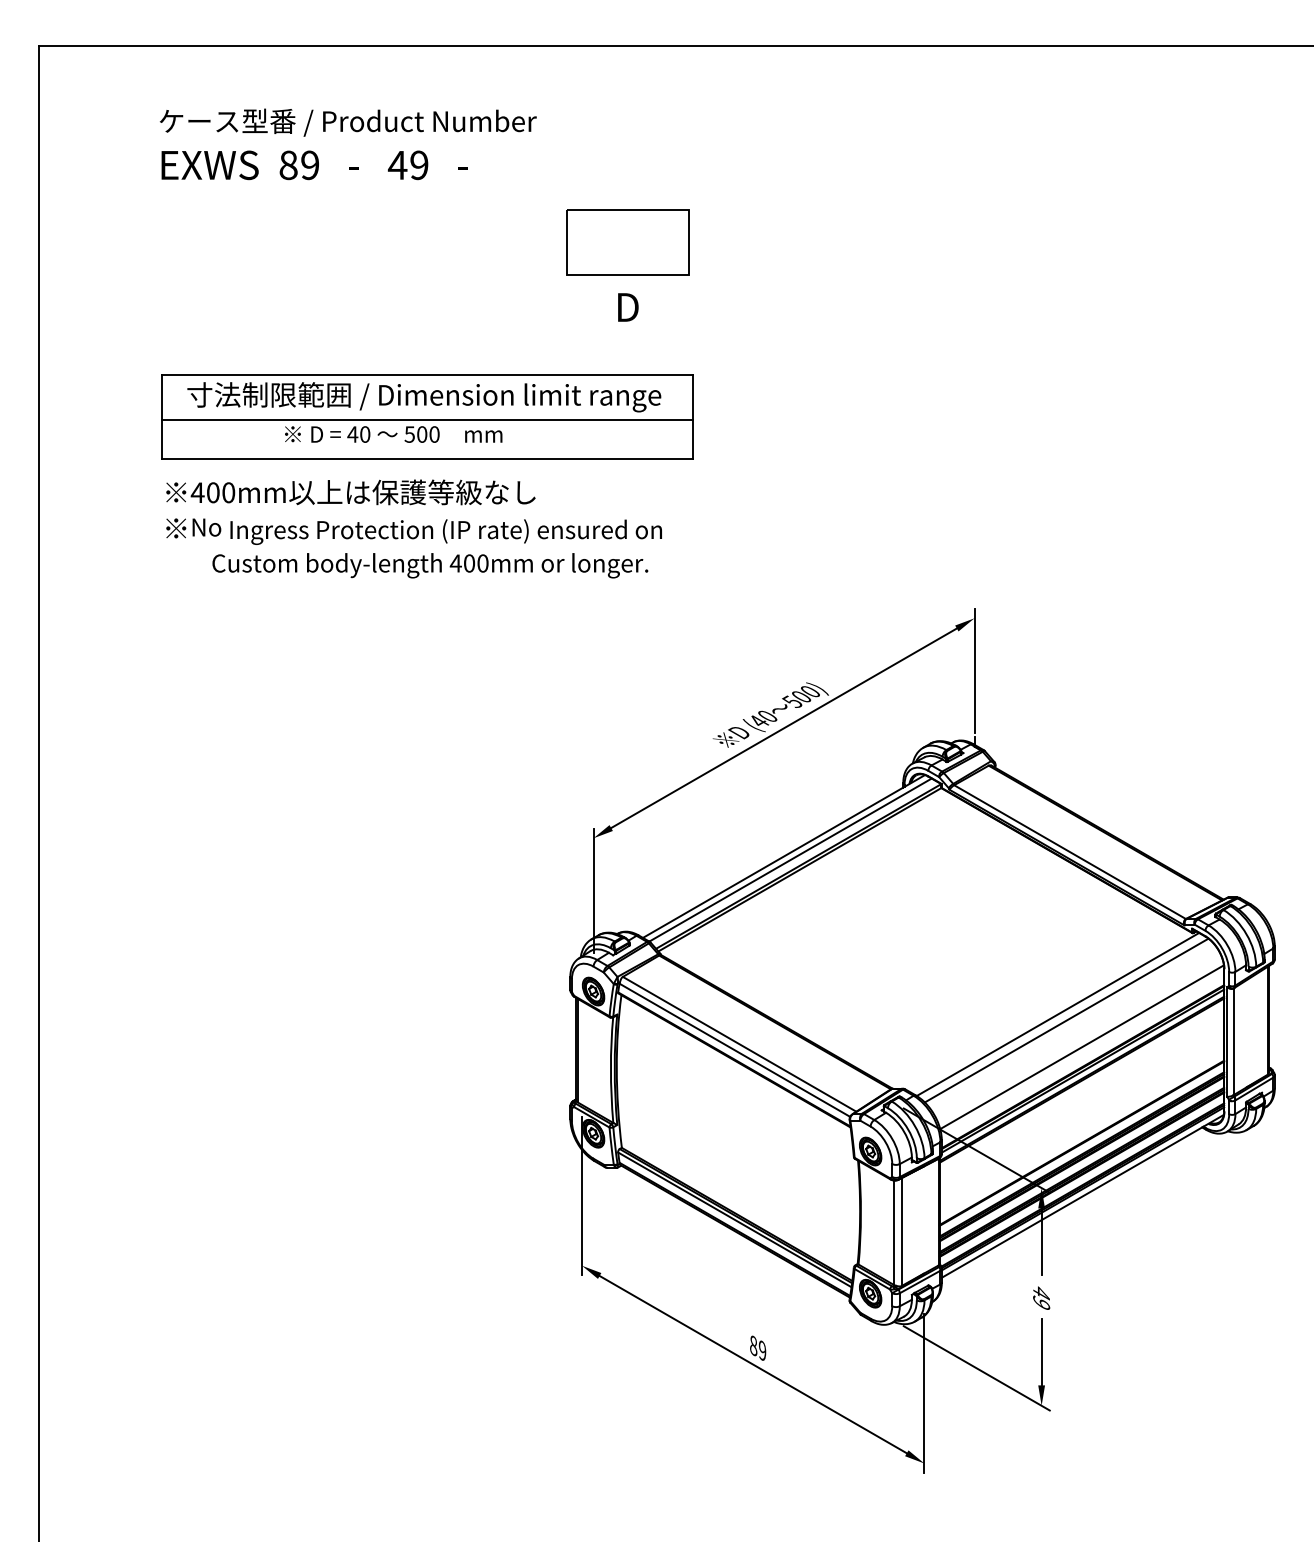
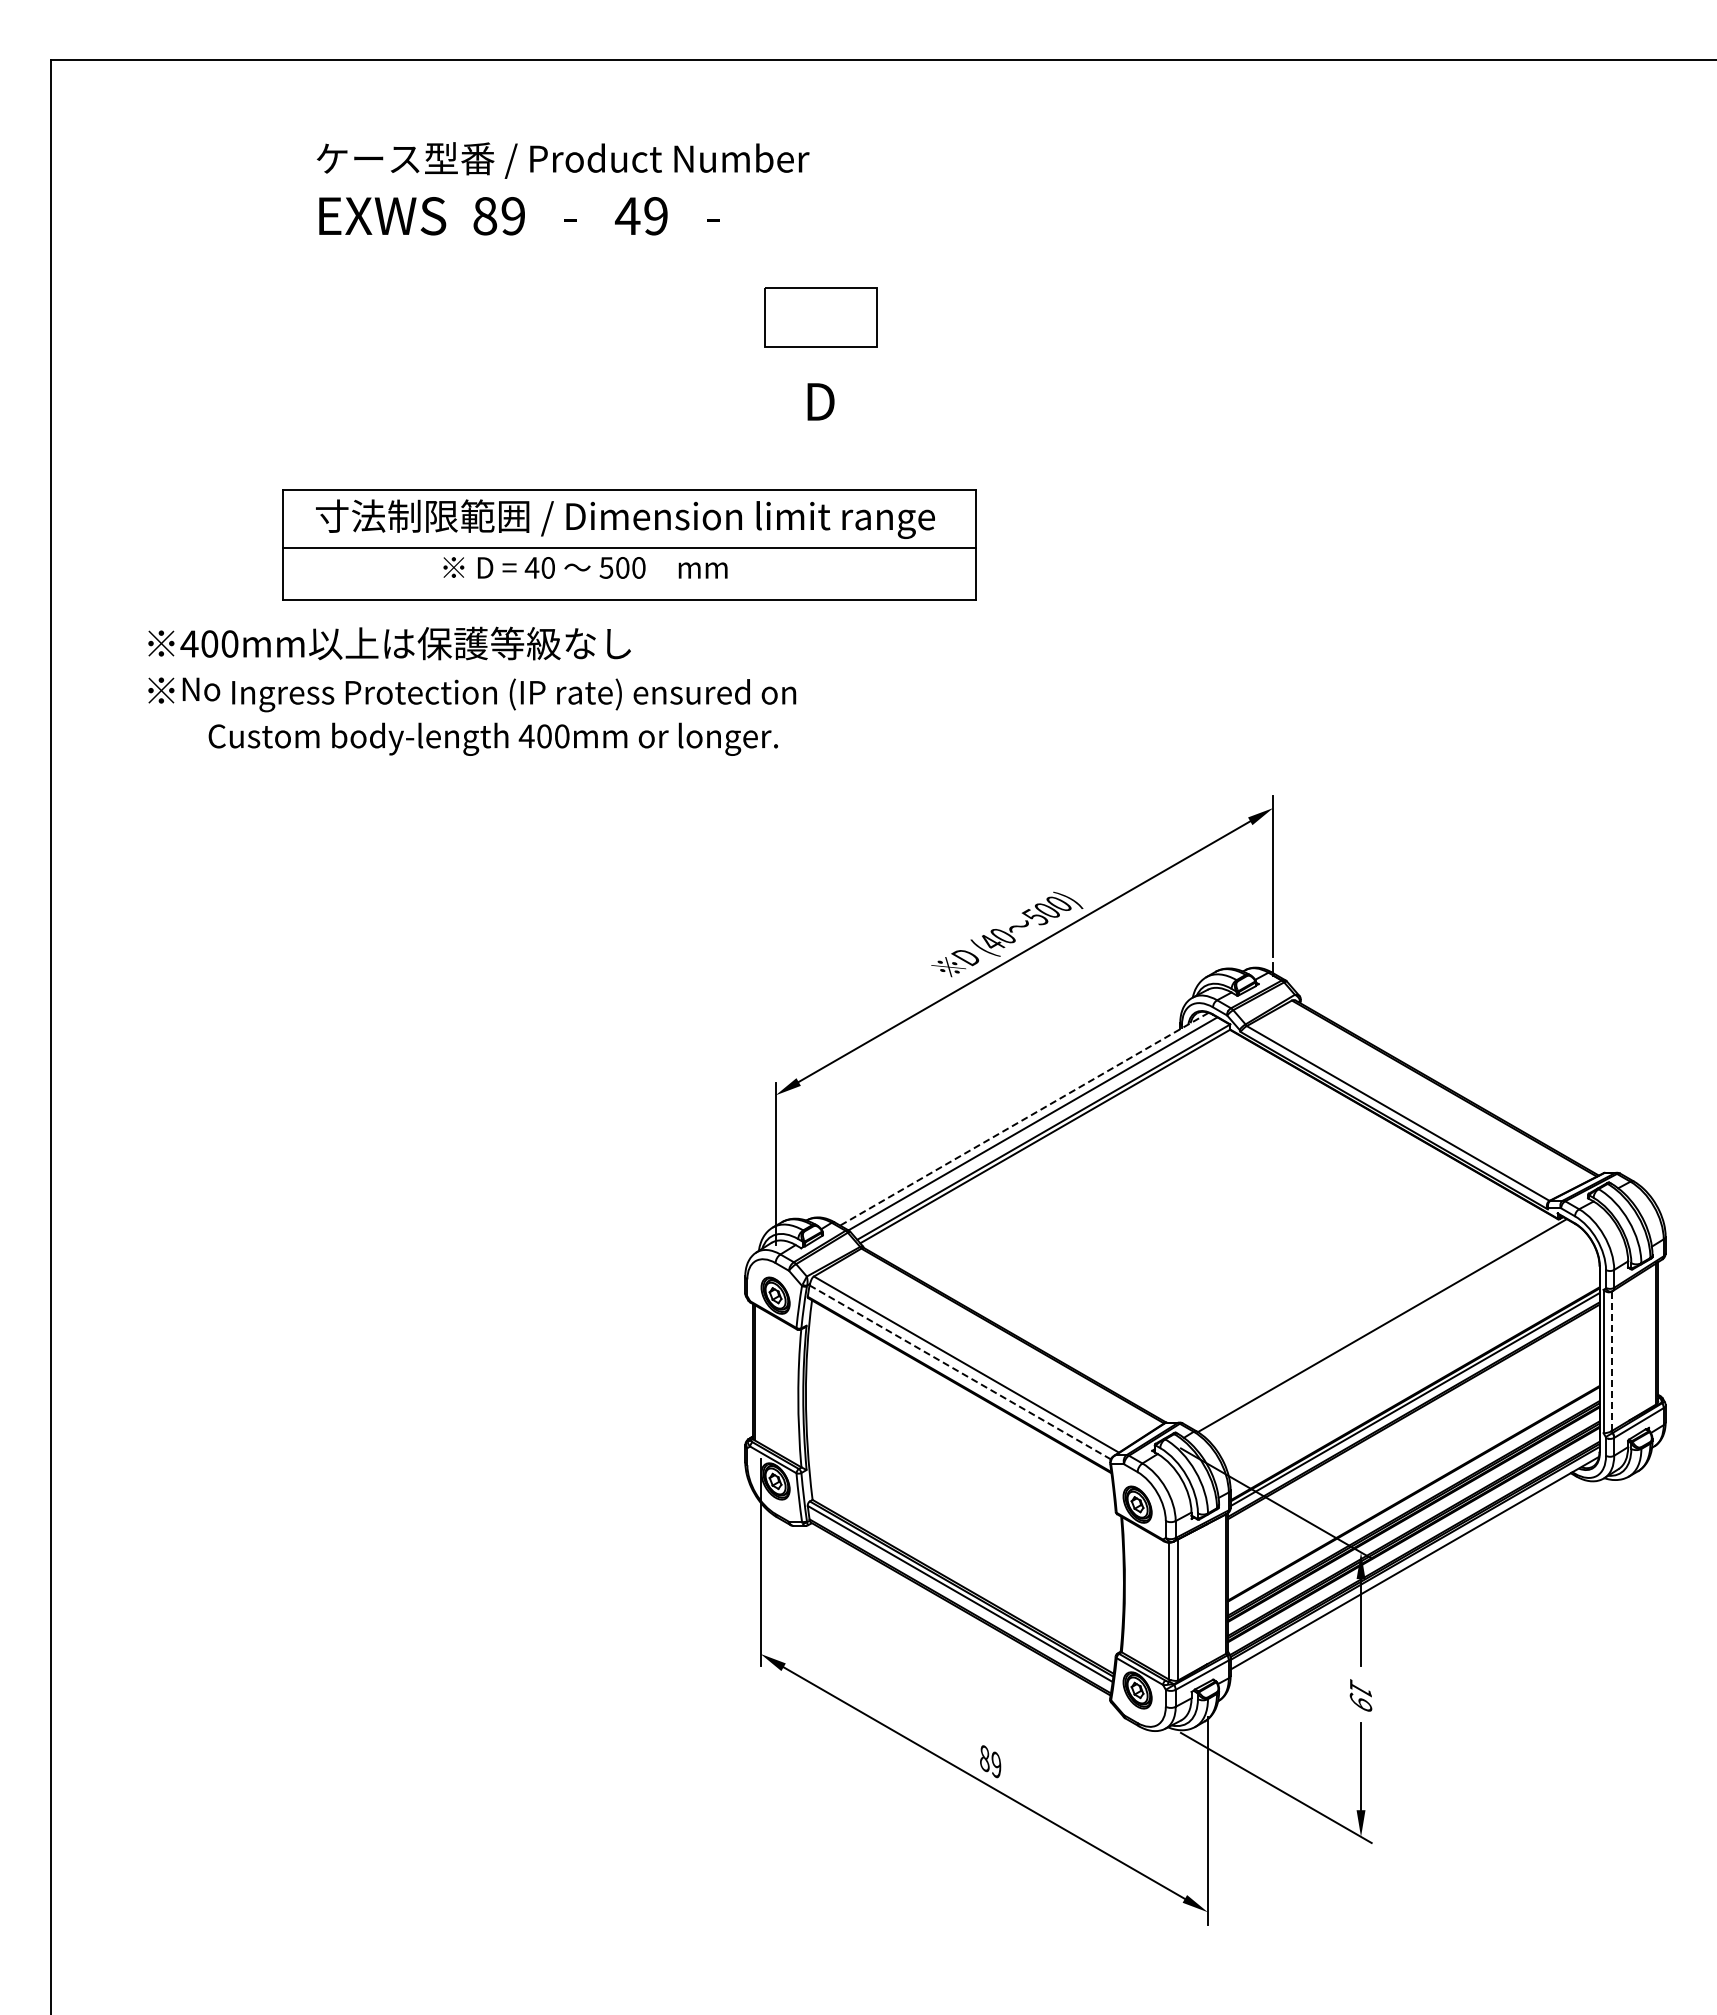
text: (347, 144) -> (562, 188), moved
part: (627, 242) -> (820, 317), size x0.7
part: (427, 416) -> (629, 544), moved
text: (414, 528) -> (472, 690), moved
line: (784, 856) -> (1024, 1119), solid -> dashed
line: (1066, 1020) -> (1393, 1333), removed
line: (1233, 1041) -> (1611, 1361), solid -> dashed
line: (1081, 1047) -> (1413, 1368), removed
line: (735, 1050) -> (960, 1372), solid -> dashed
text: (1041, 1293) -> (1360, 1689), 49 -> 19

